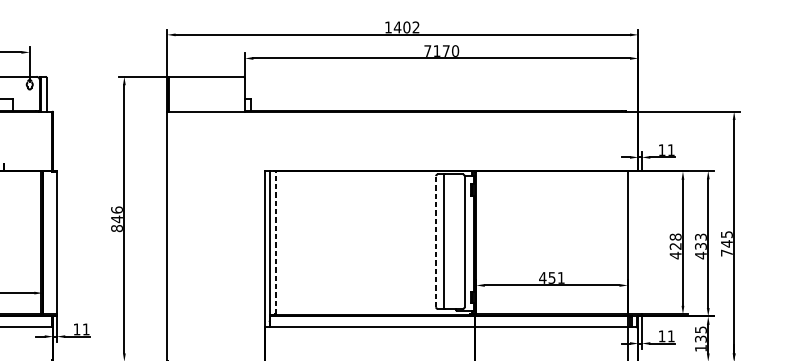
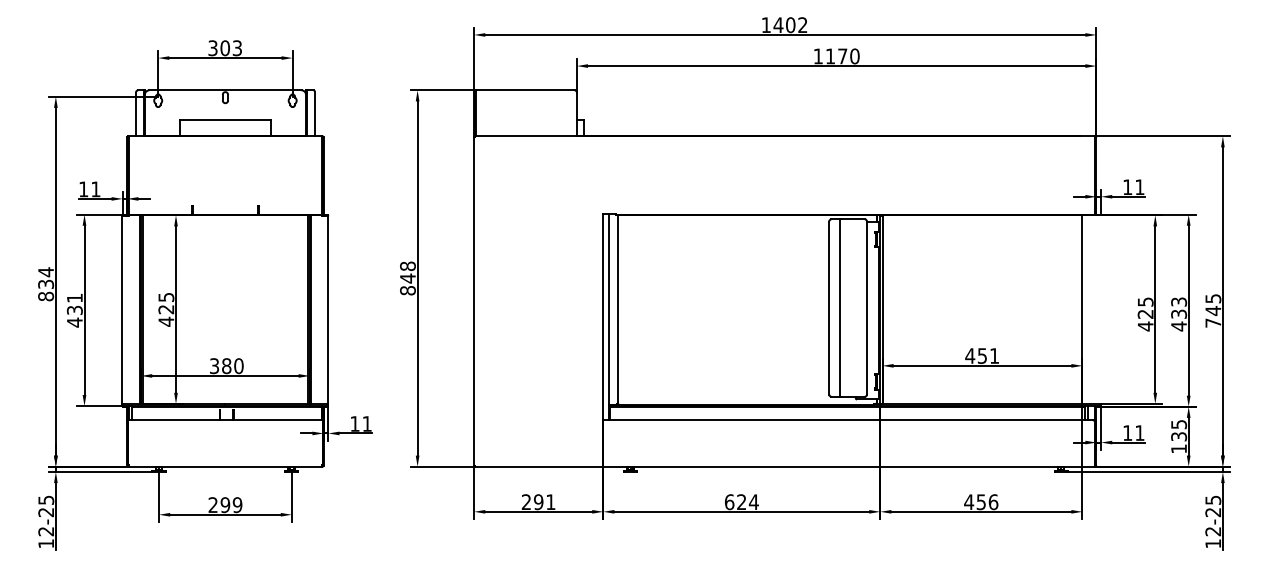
text: (427, 51) -> (817, 56), 7170 -> 1170
text: (116, 210) -> (407, 266), 846 -> 848
text: (675, 236) -> (1145, 301), 428 -> 425
line: (275, 242) -> (617, 309), dashed -> solid
line: (436, 242) -> (829, 308), dashed -> solid

